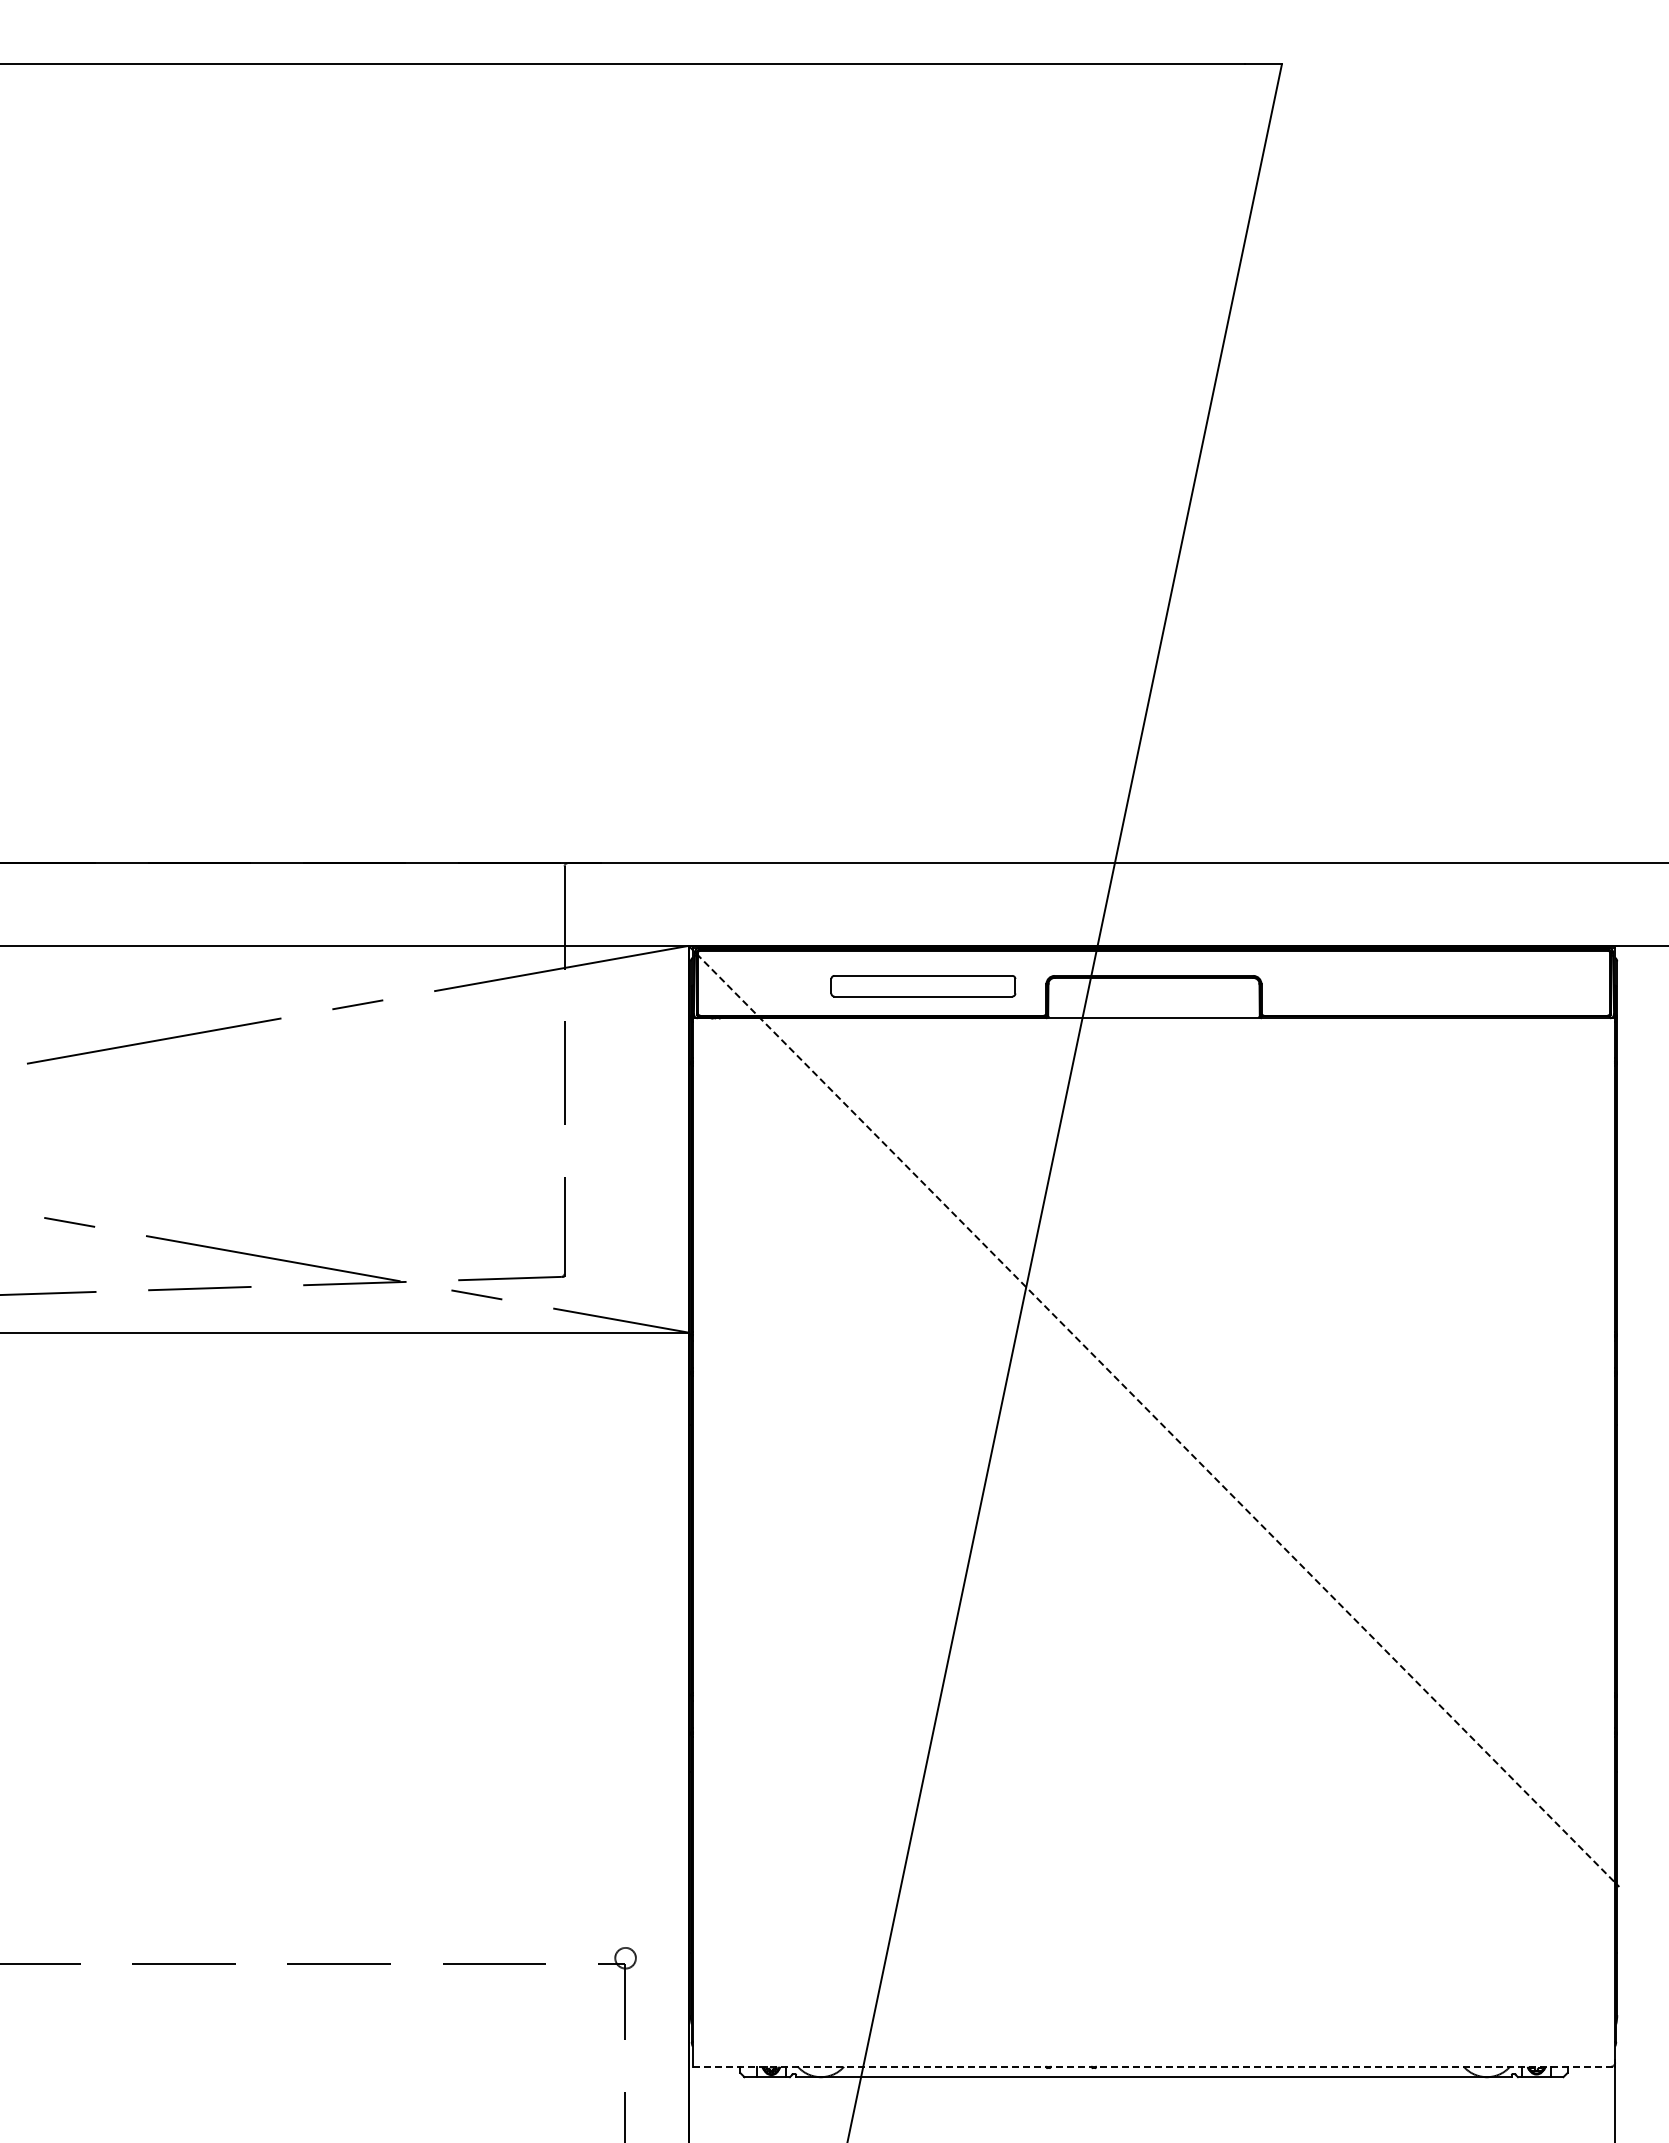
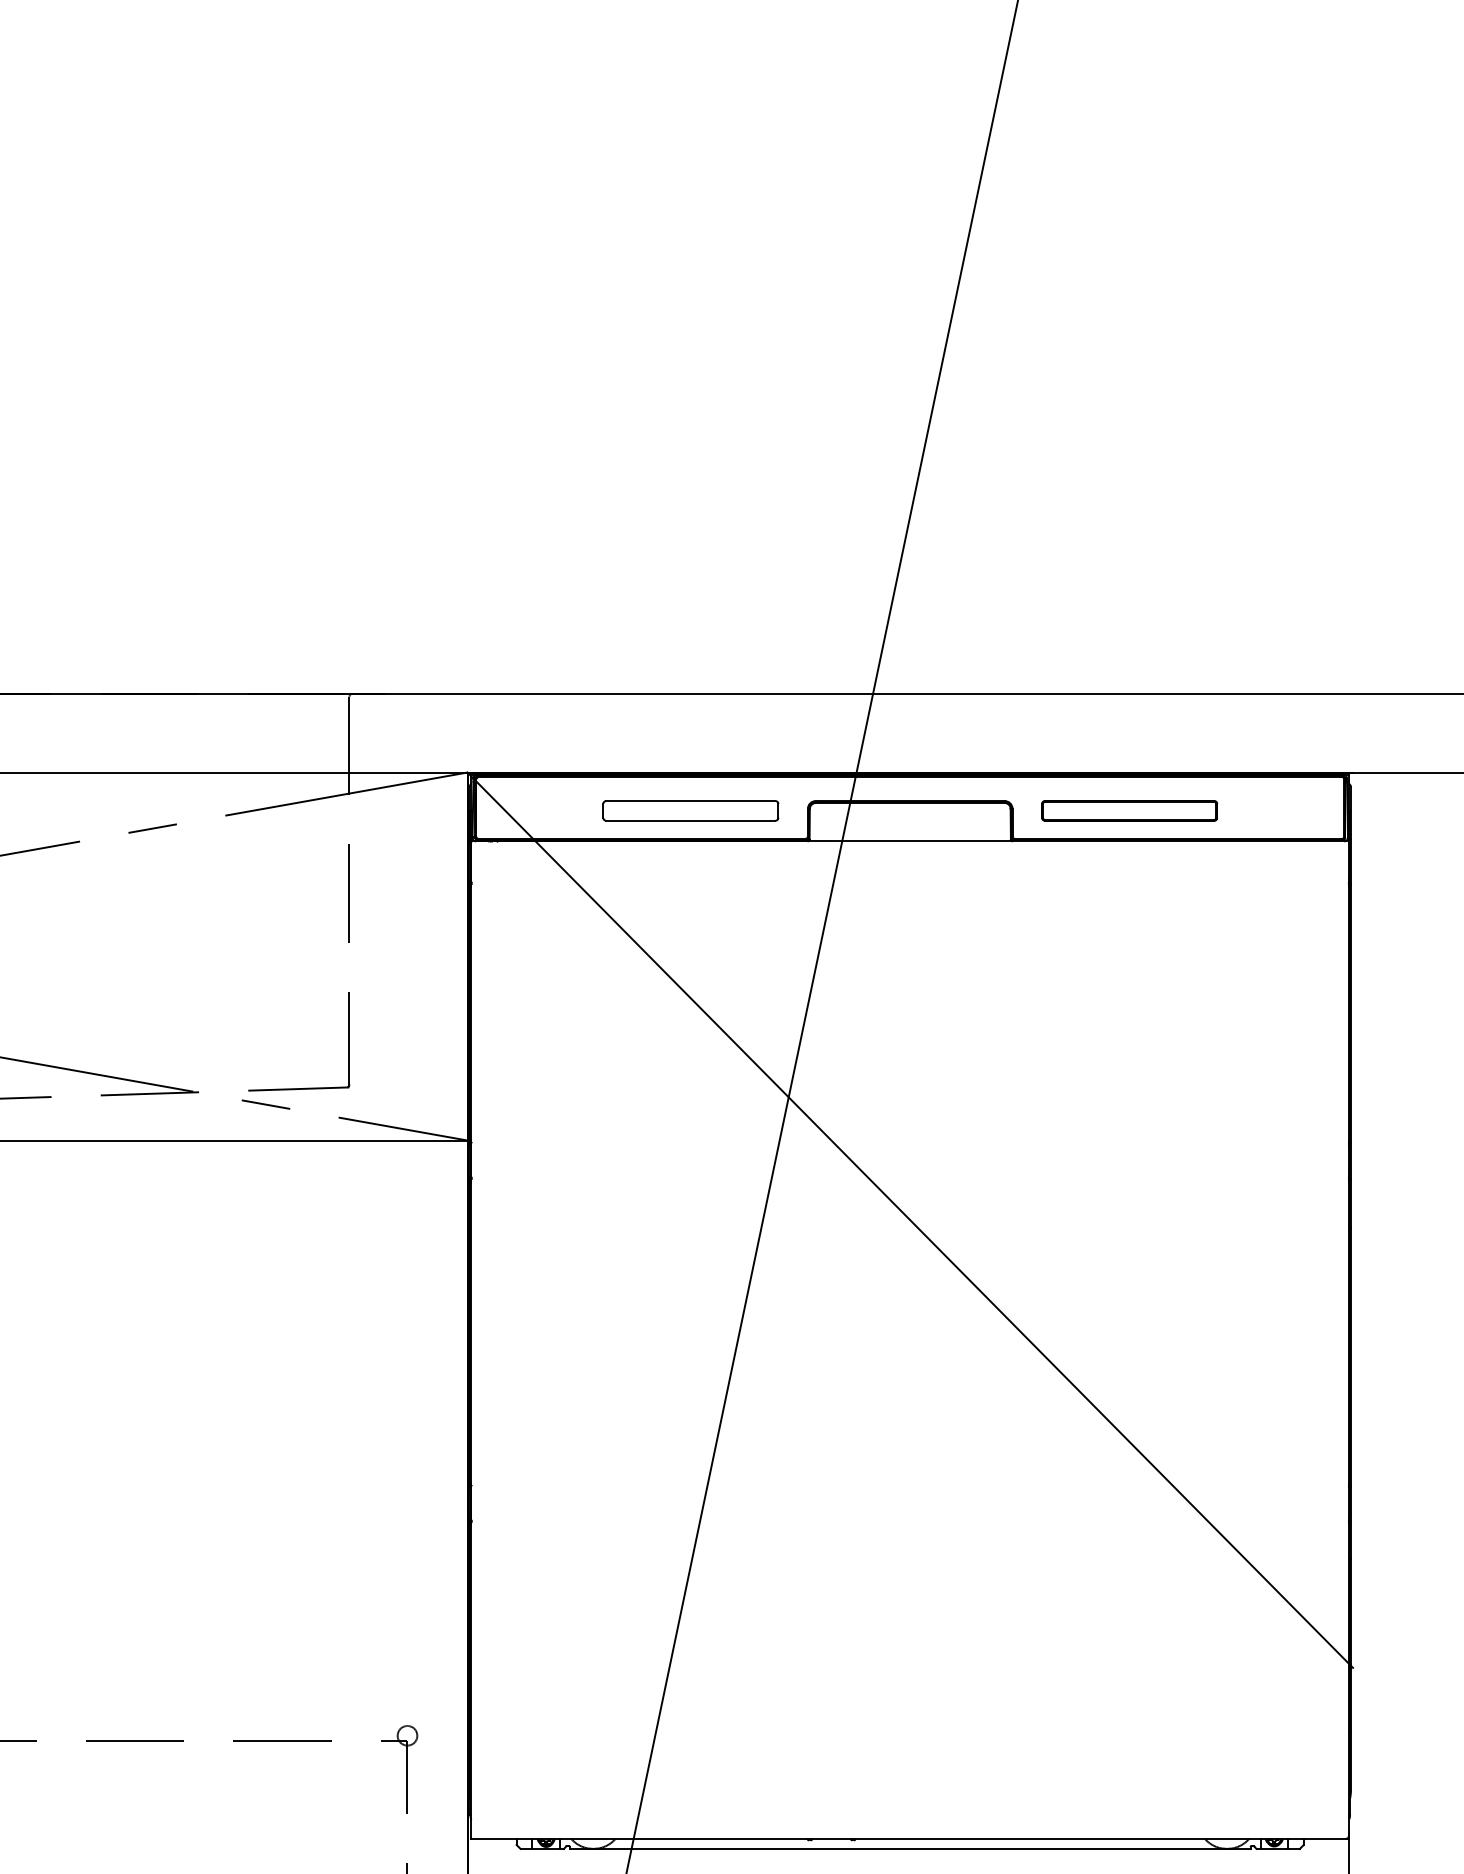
part: (1384, 986) -> (1129, 811), added
line: (1154, 1416) -> (910, 1220), dashed -> solid
line: (1154, 2066) -> (910, 1838), dashed -> solid

